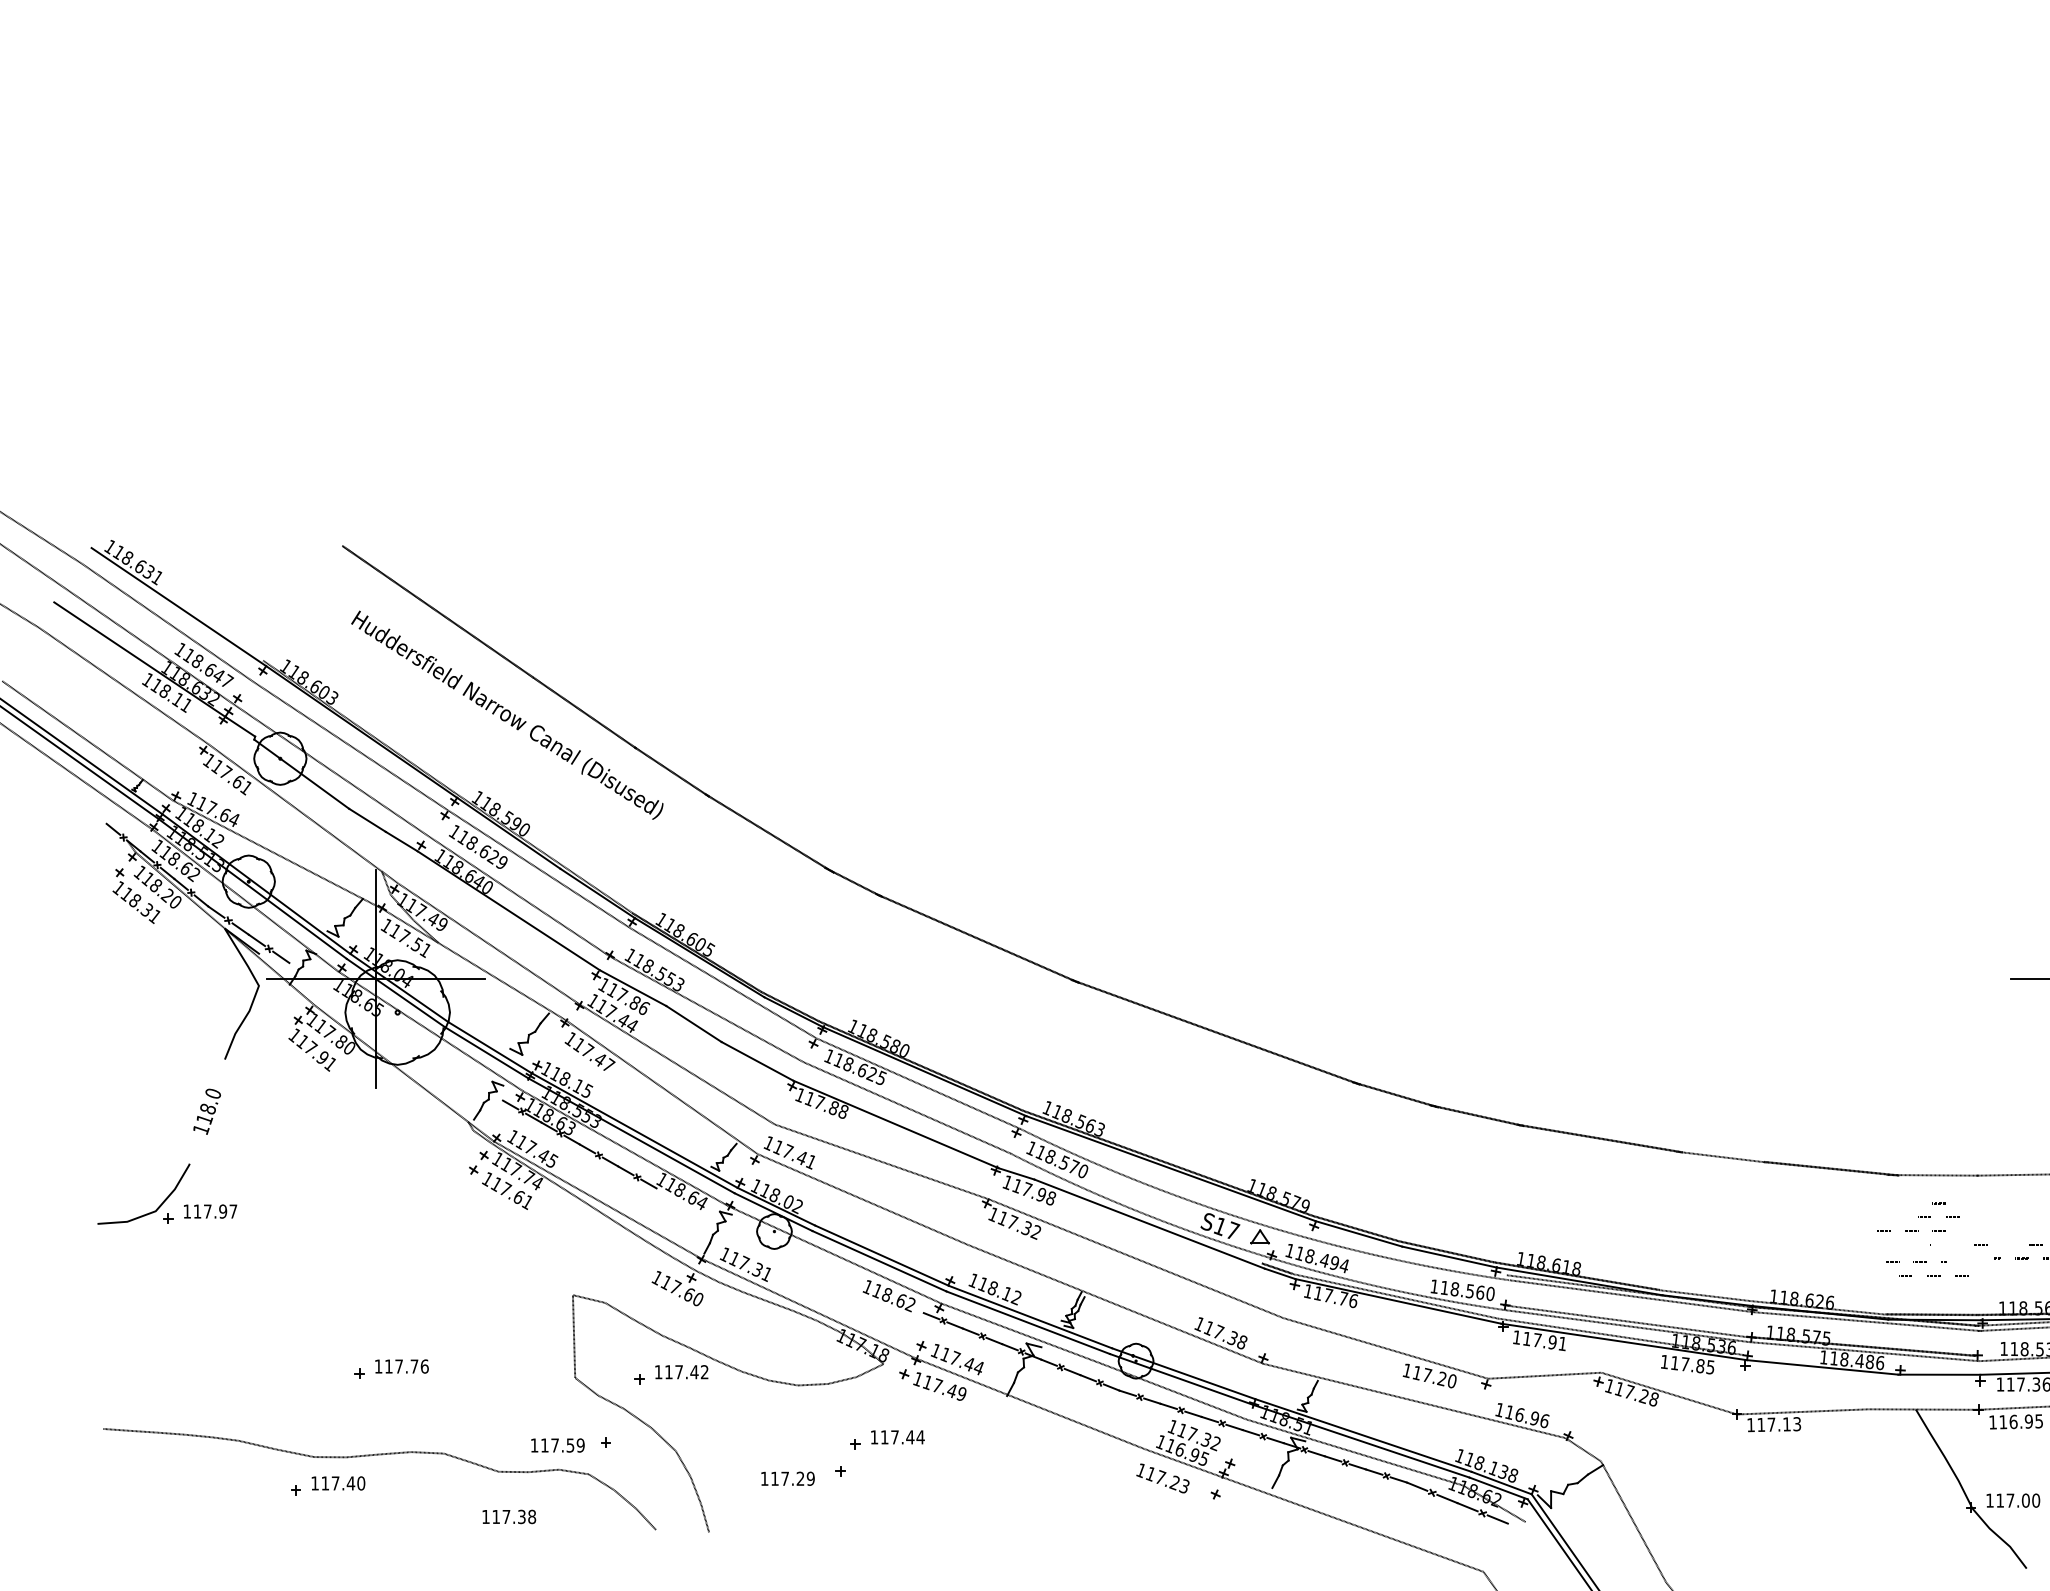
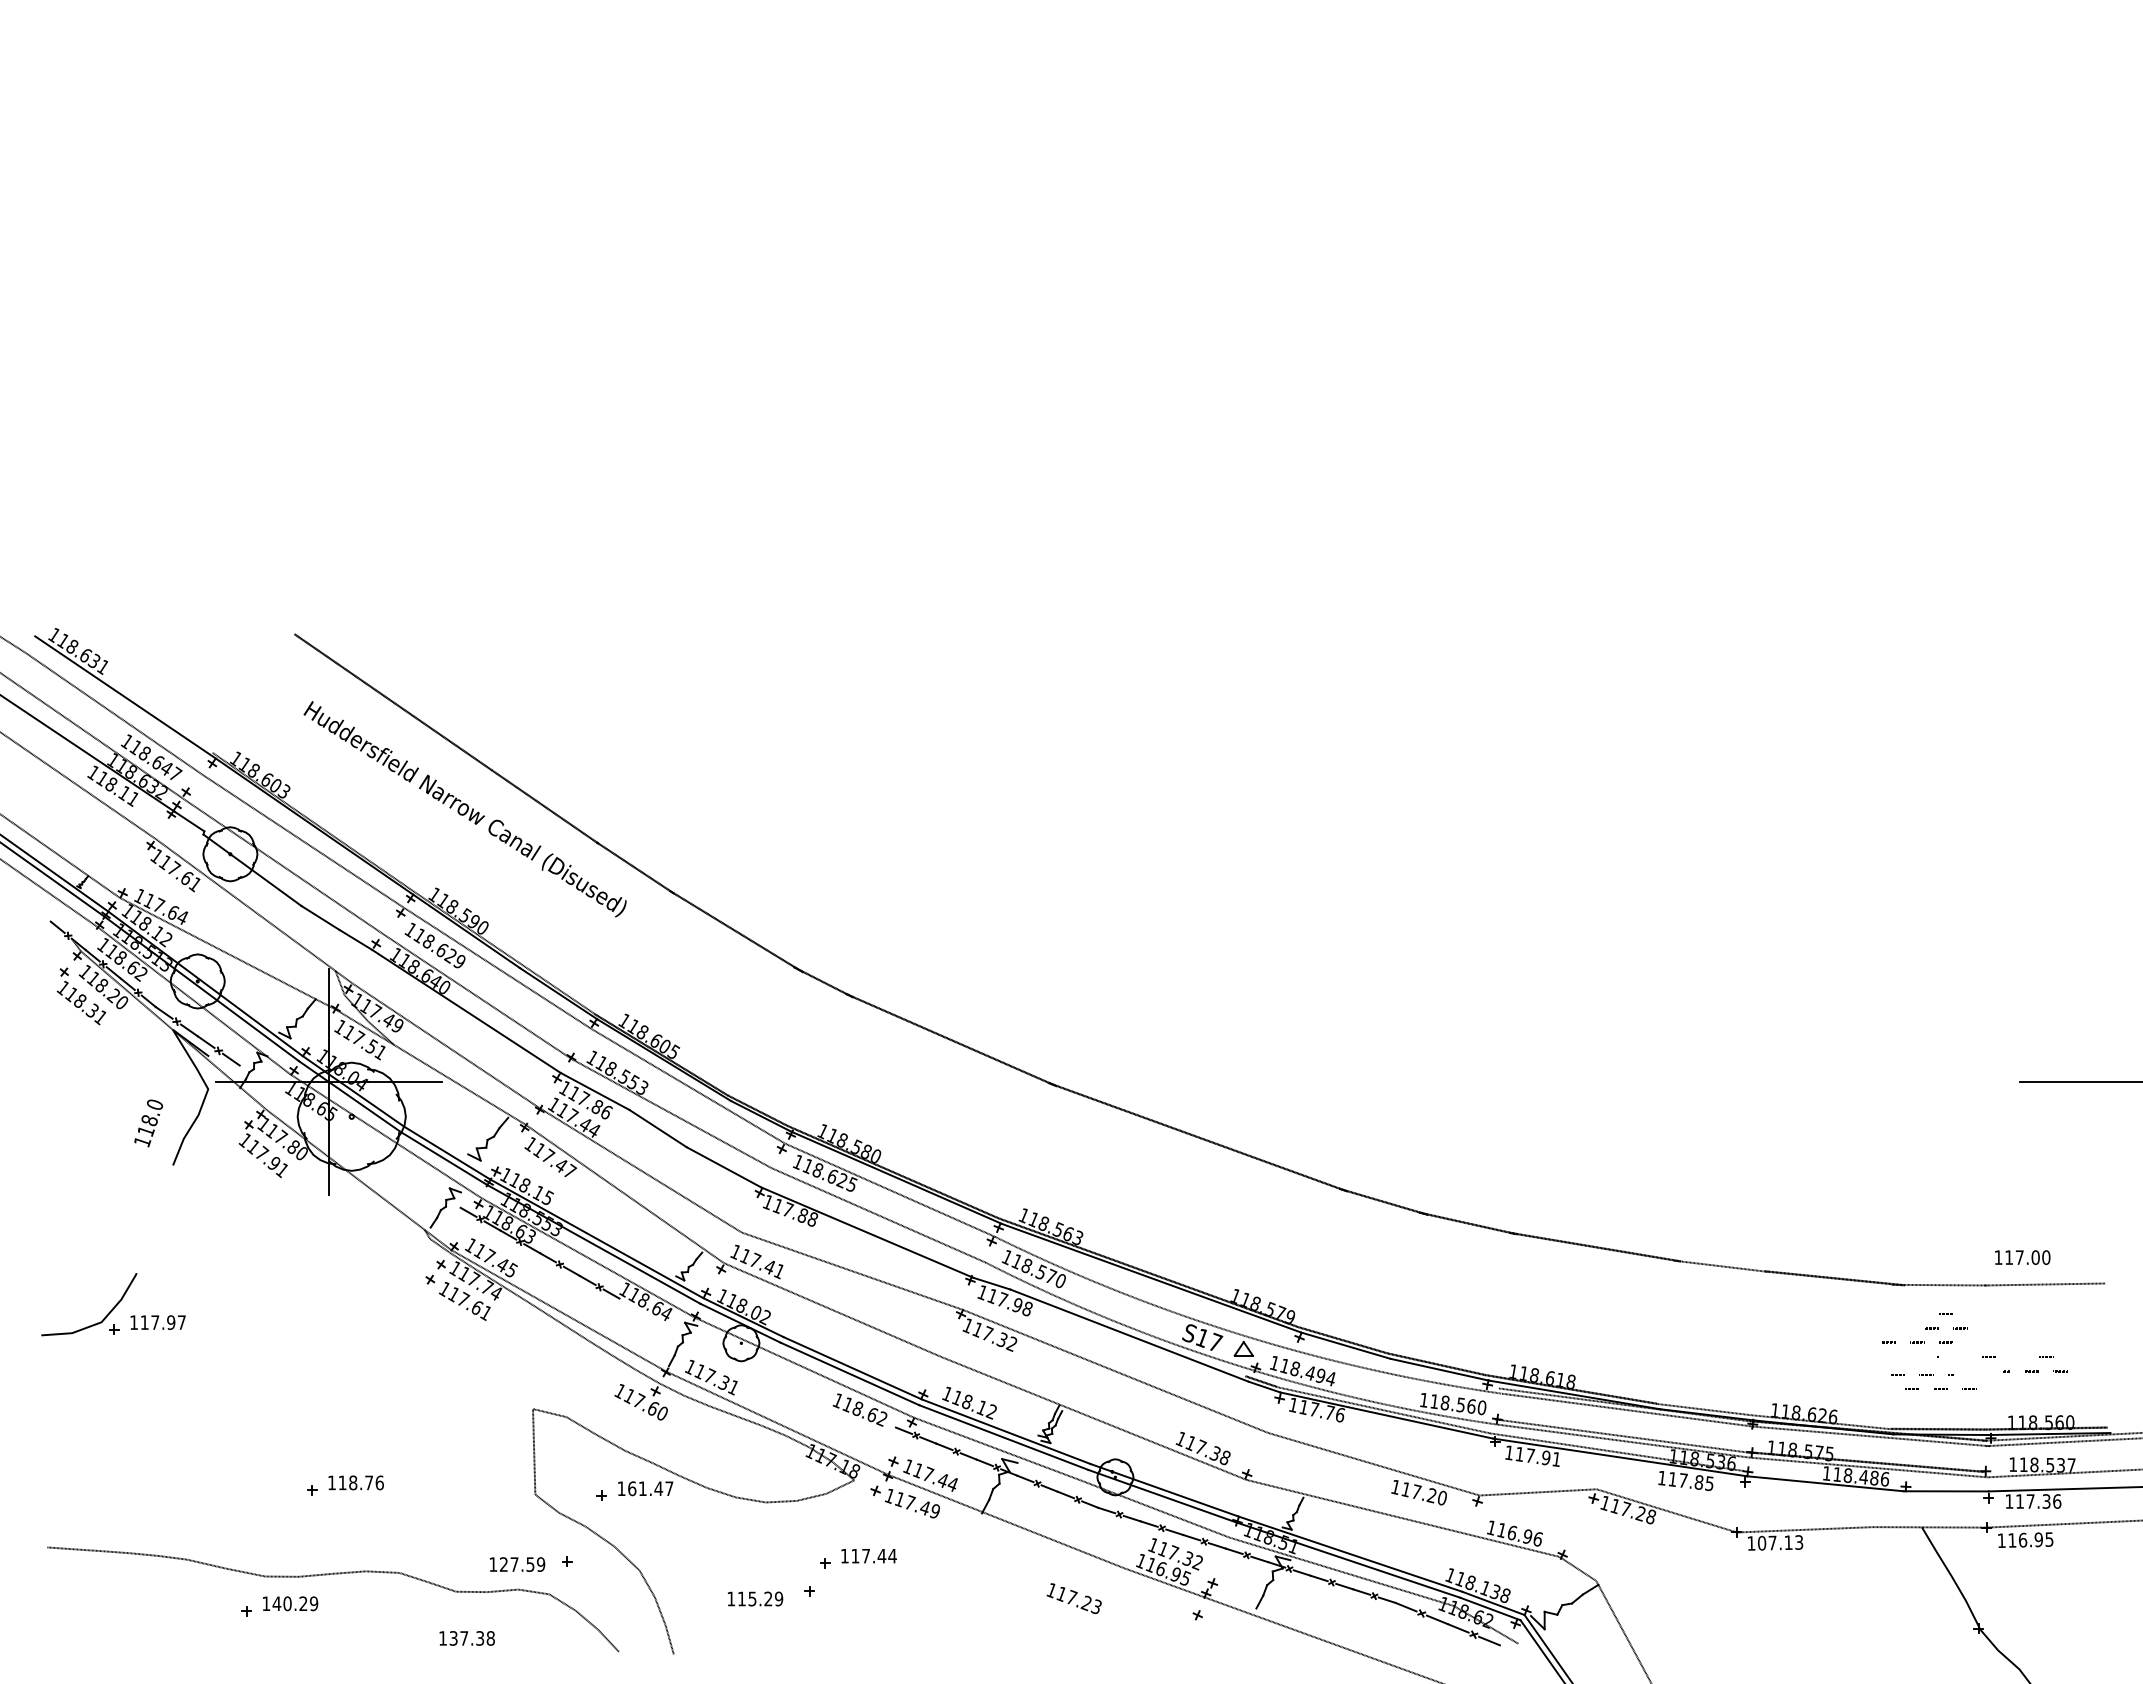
text: (206, 1111) -> (148, 1123), moved
text: (399, 1366) -> (353, 1482), 117.76 -> 118.76
text: (686, 1371) -> (650, 1488), 117.42 -> 161.47
text: (1761, 1424) -> (1762, 1542), 117.13 -> 107.13
text: (544, 1445) -> (503, 1564), 117.59 -> 127.59
text: (1162, 1478) -> (1073, 1598), moved
text: (785, 1479) -> (752, 1599), 117.29 -> 115.29
text: (343, 1483) -> (295, 1603), 117.40 -> 140.29
text: (2013, 1500) -> (2022, 1257), moved
text: (496, 1517) -> (453, 1638), 117.38 -> 137.38

